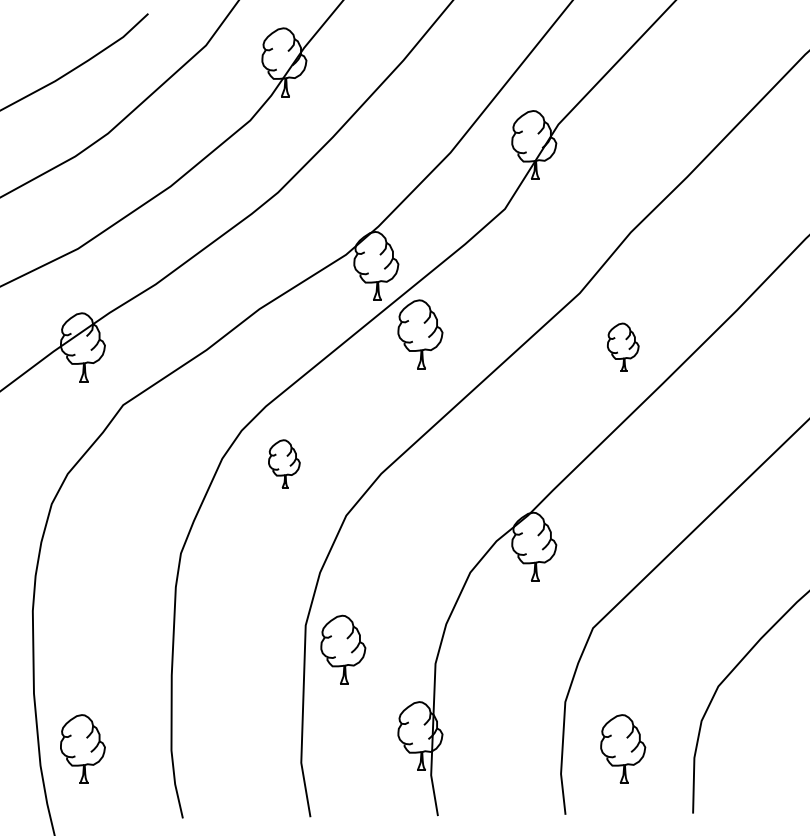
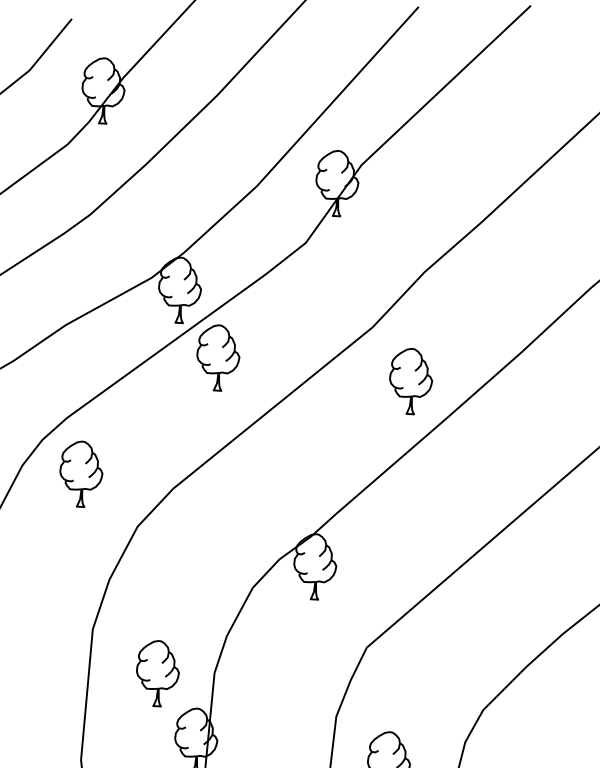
part: (623, 347) -> (411, 381), size x1.43
part: (284, 463) -> (81, 473), size x1.43
part: (343, 649) -> (158, 673), moved

